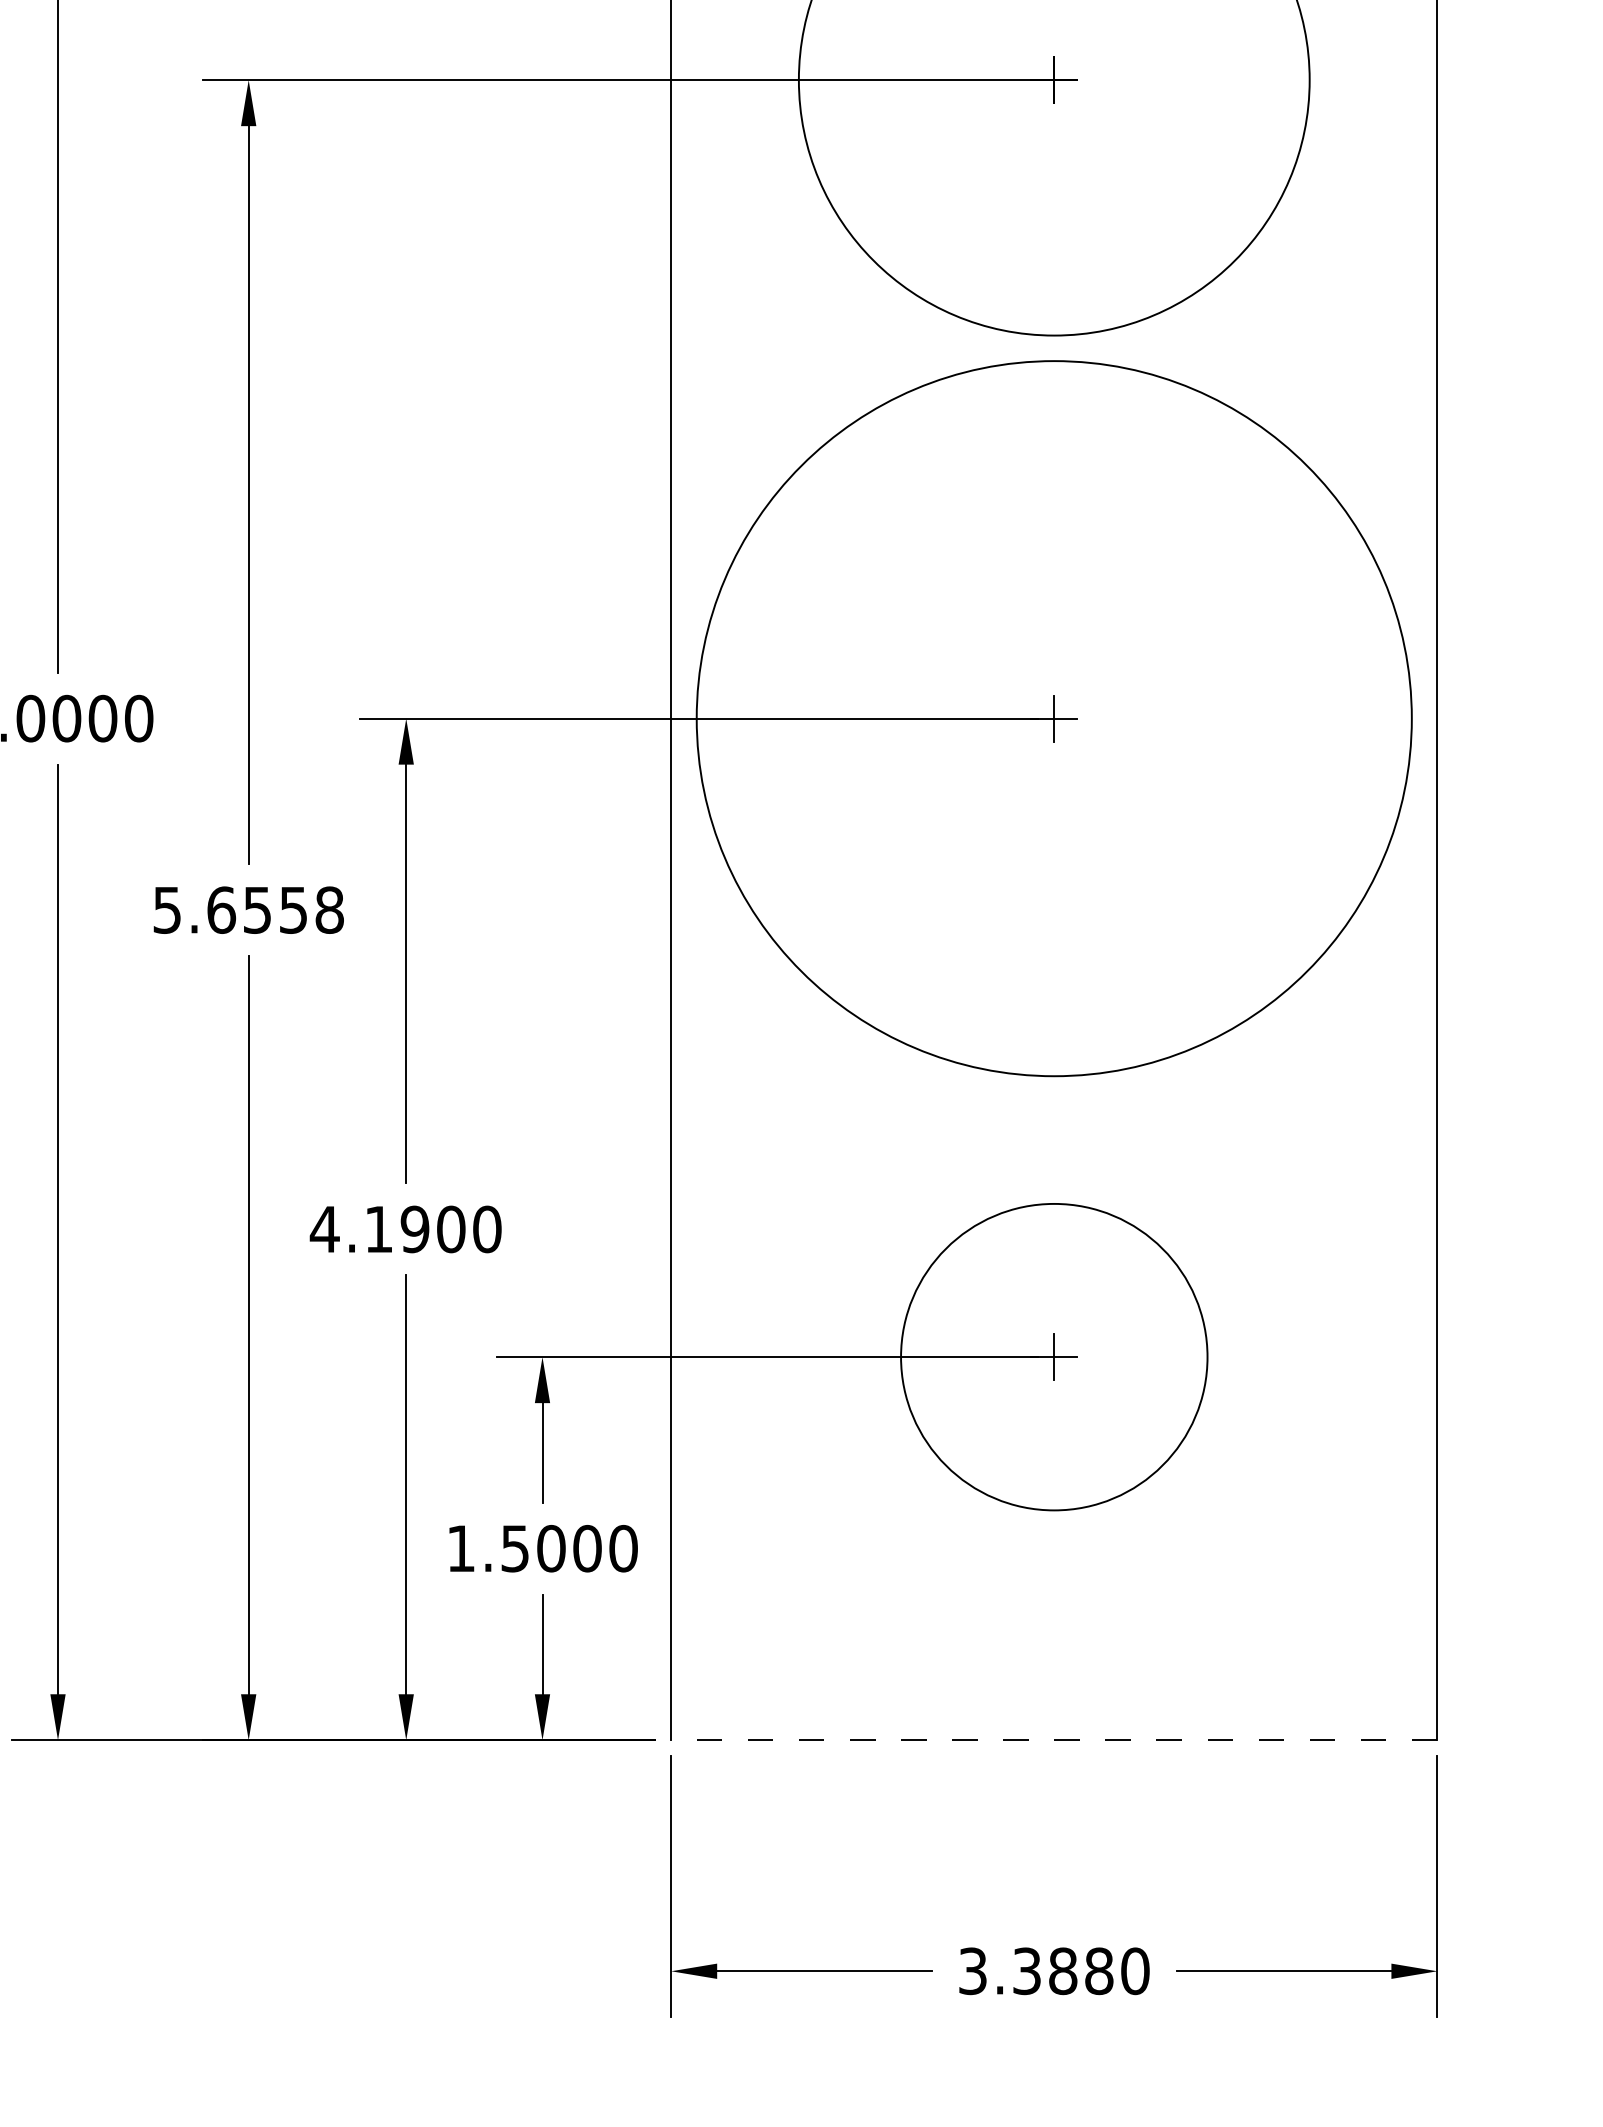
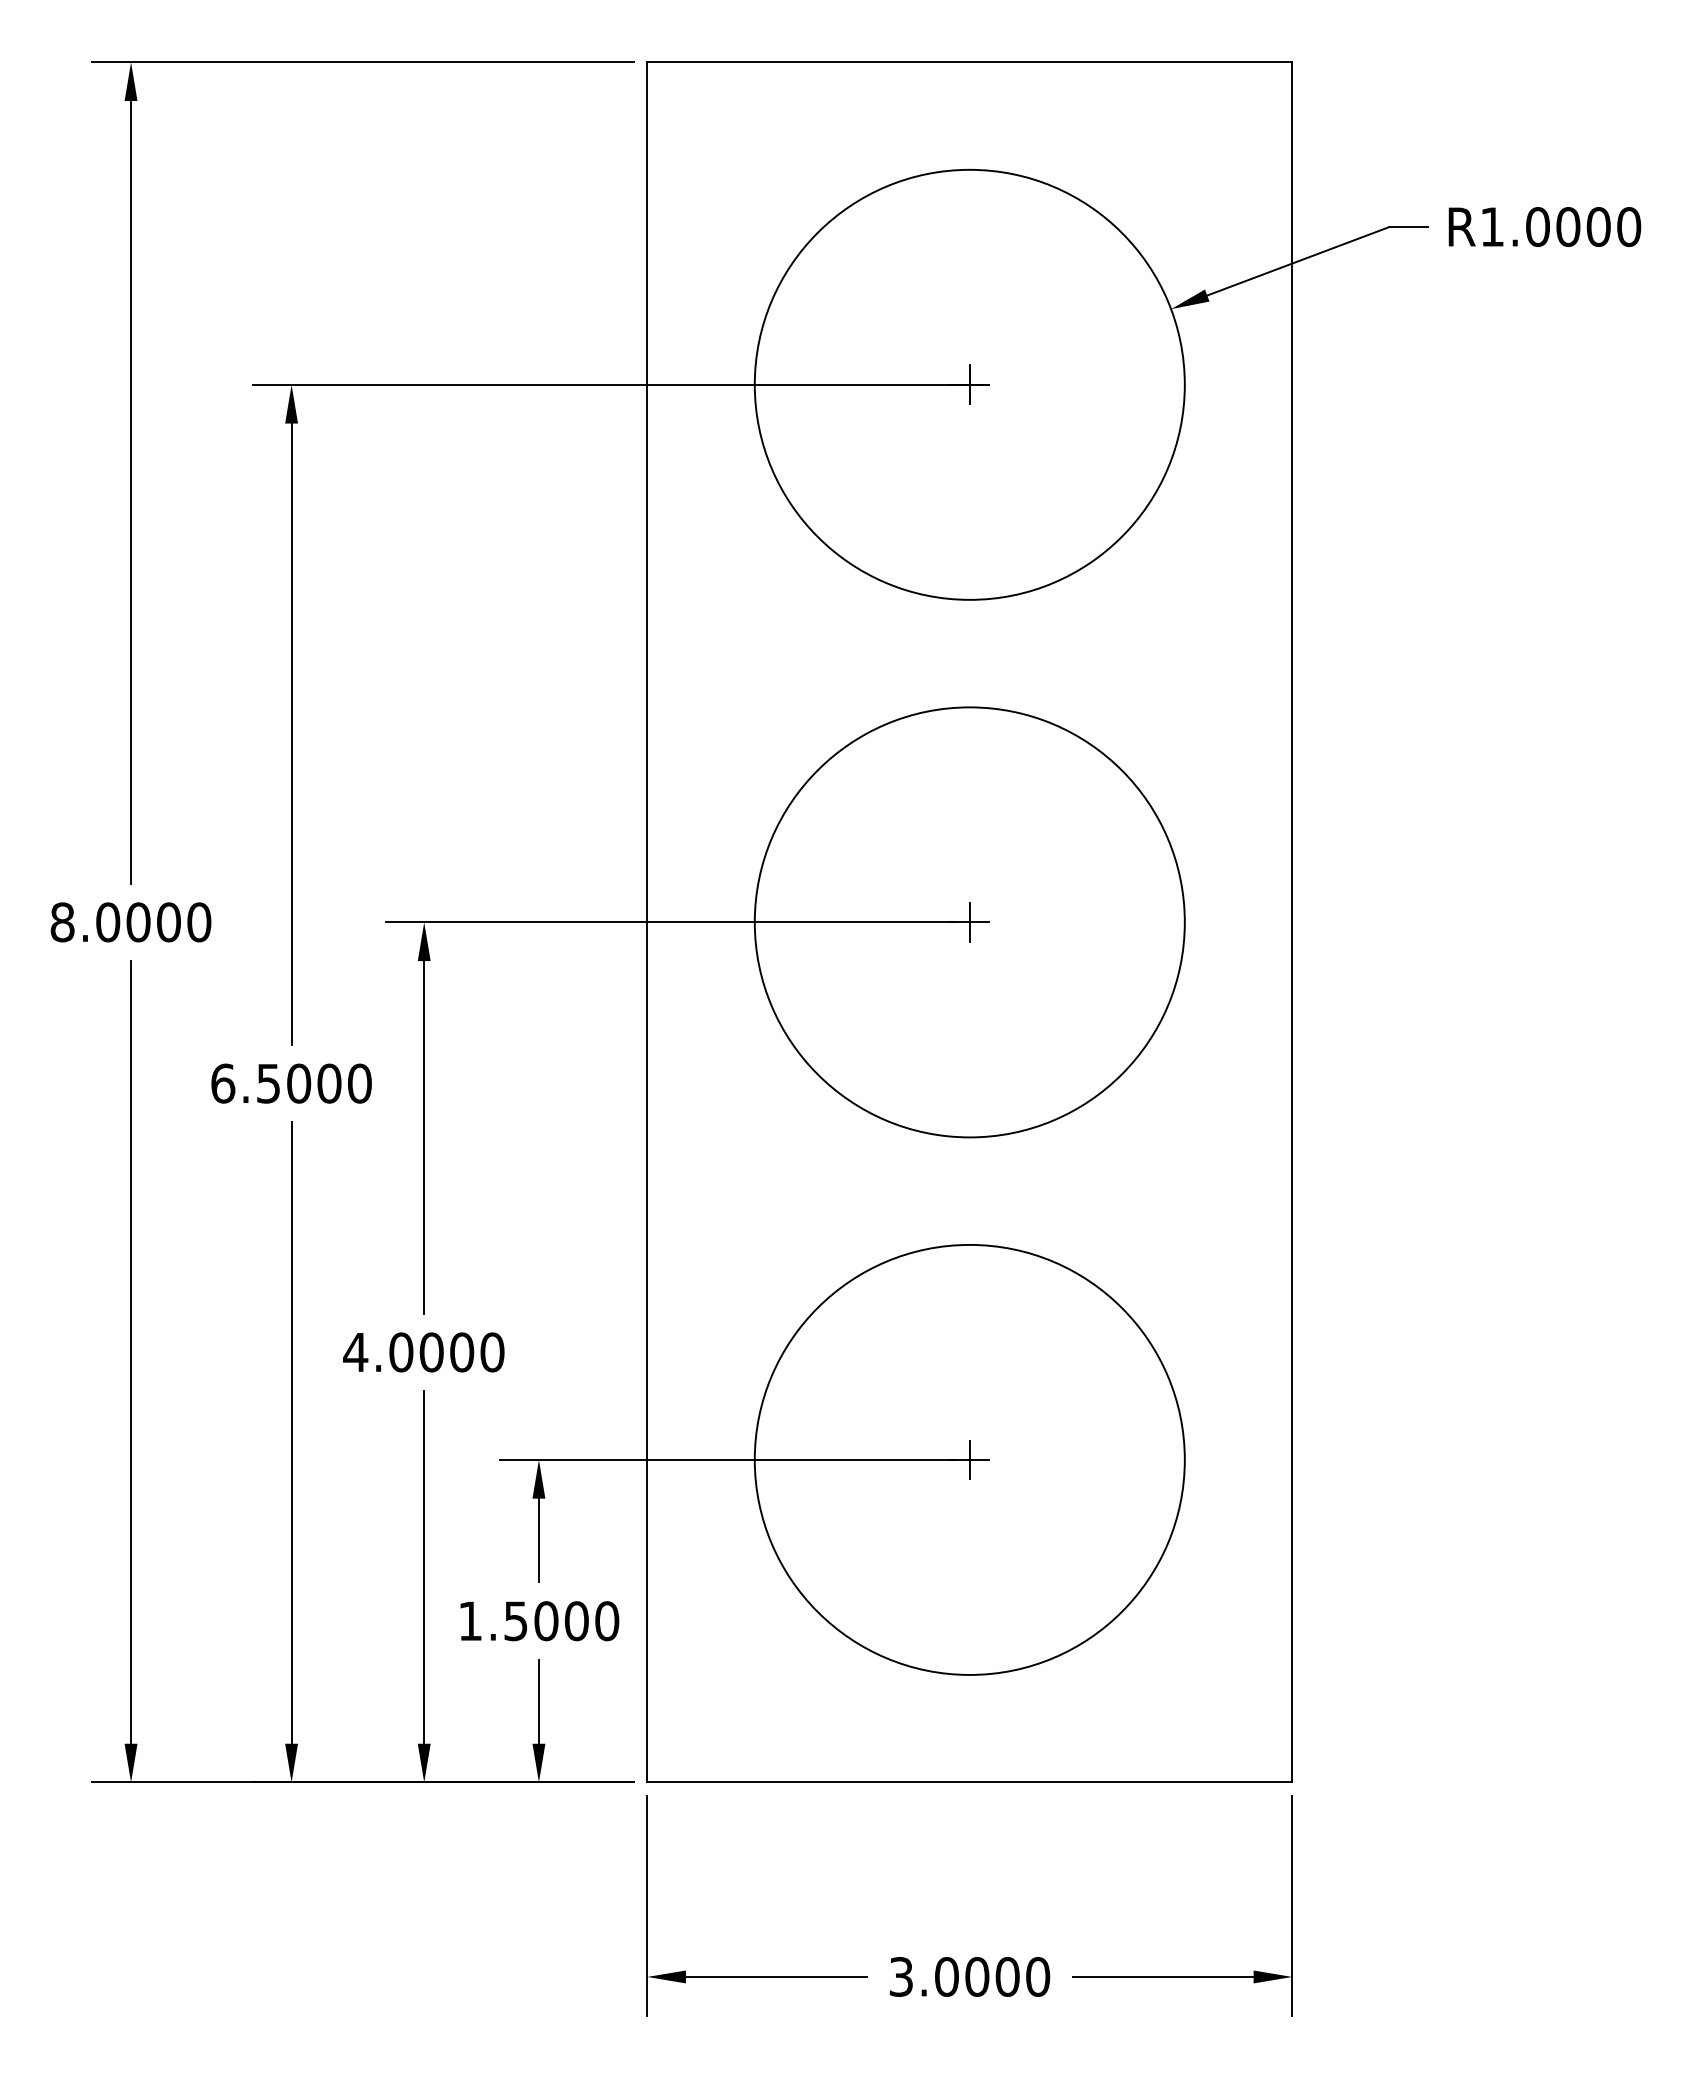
circle: (1053, 718) -> (969, 922), size x0.71
text: (248, 910) -> (291, 1083), 5.6558 -> 6.5000
text: (397, 1229) -> (416, 1352), 4.1900 -> 4.0000
circle: (1053, 1356) -> (969, 1459), size x1.67
line: (1053, 1740) -> (969, 1782), dashed -> solid
text: (1063, 1970) -> (977, 1976), 3.3880 -> 3.0000

